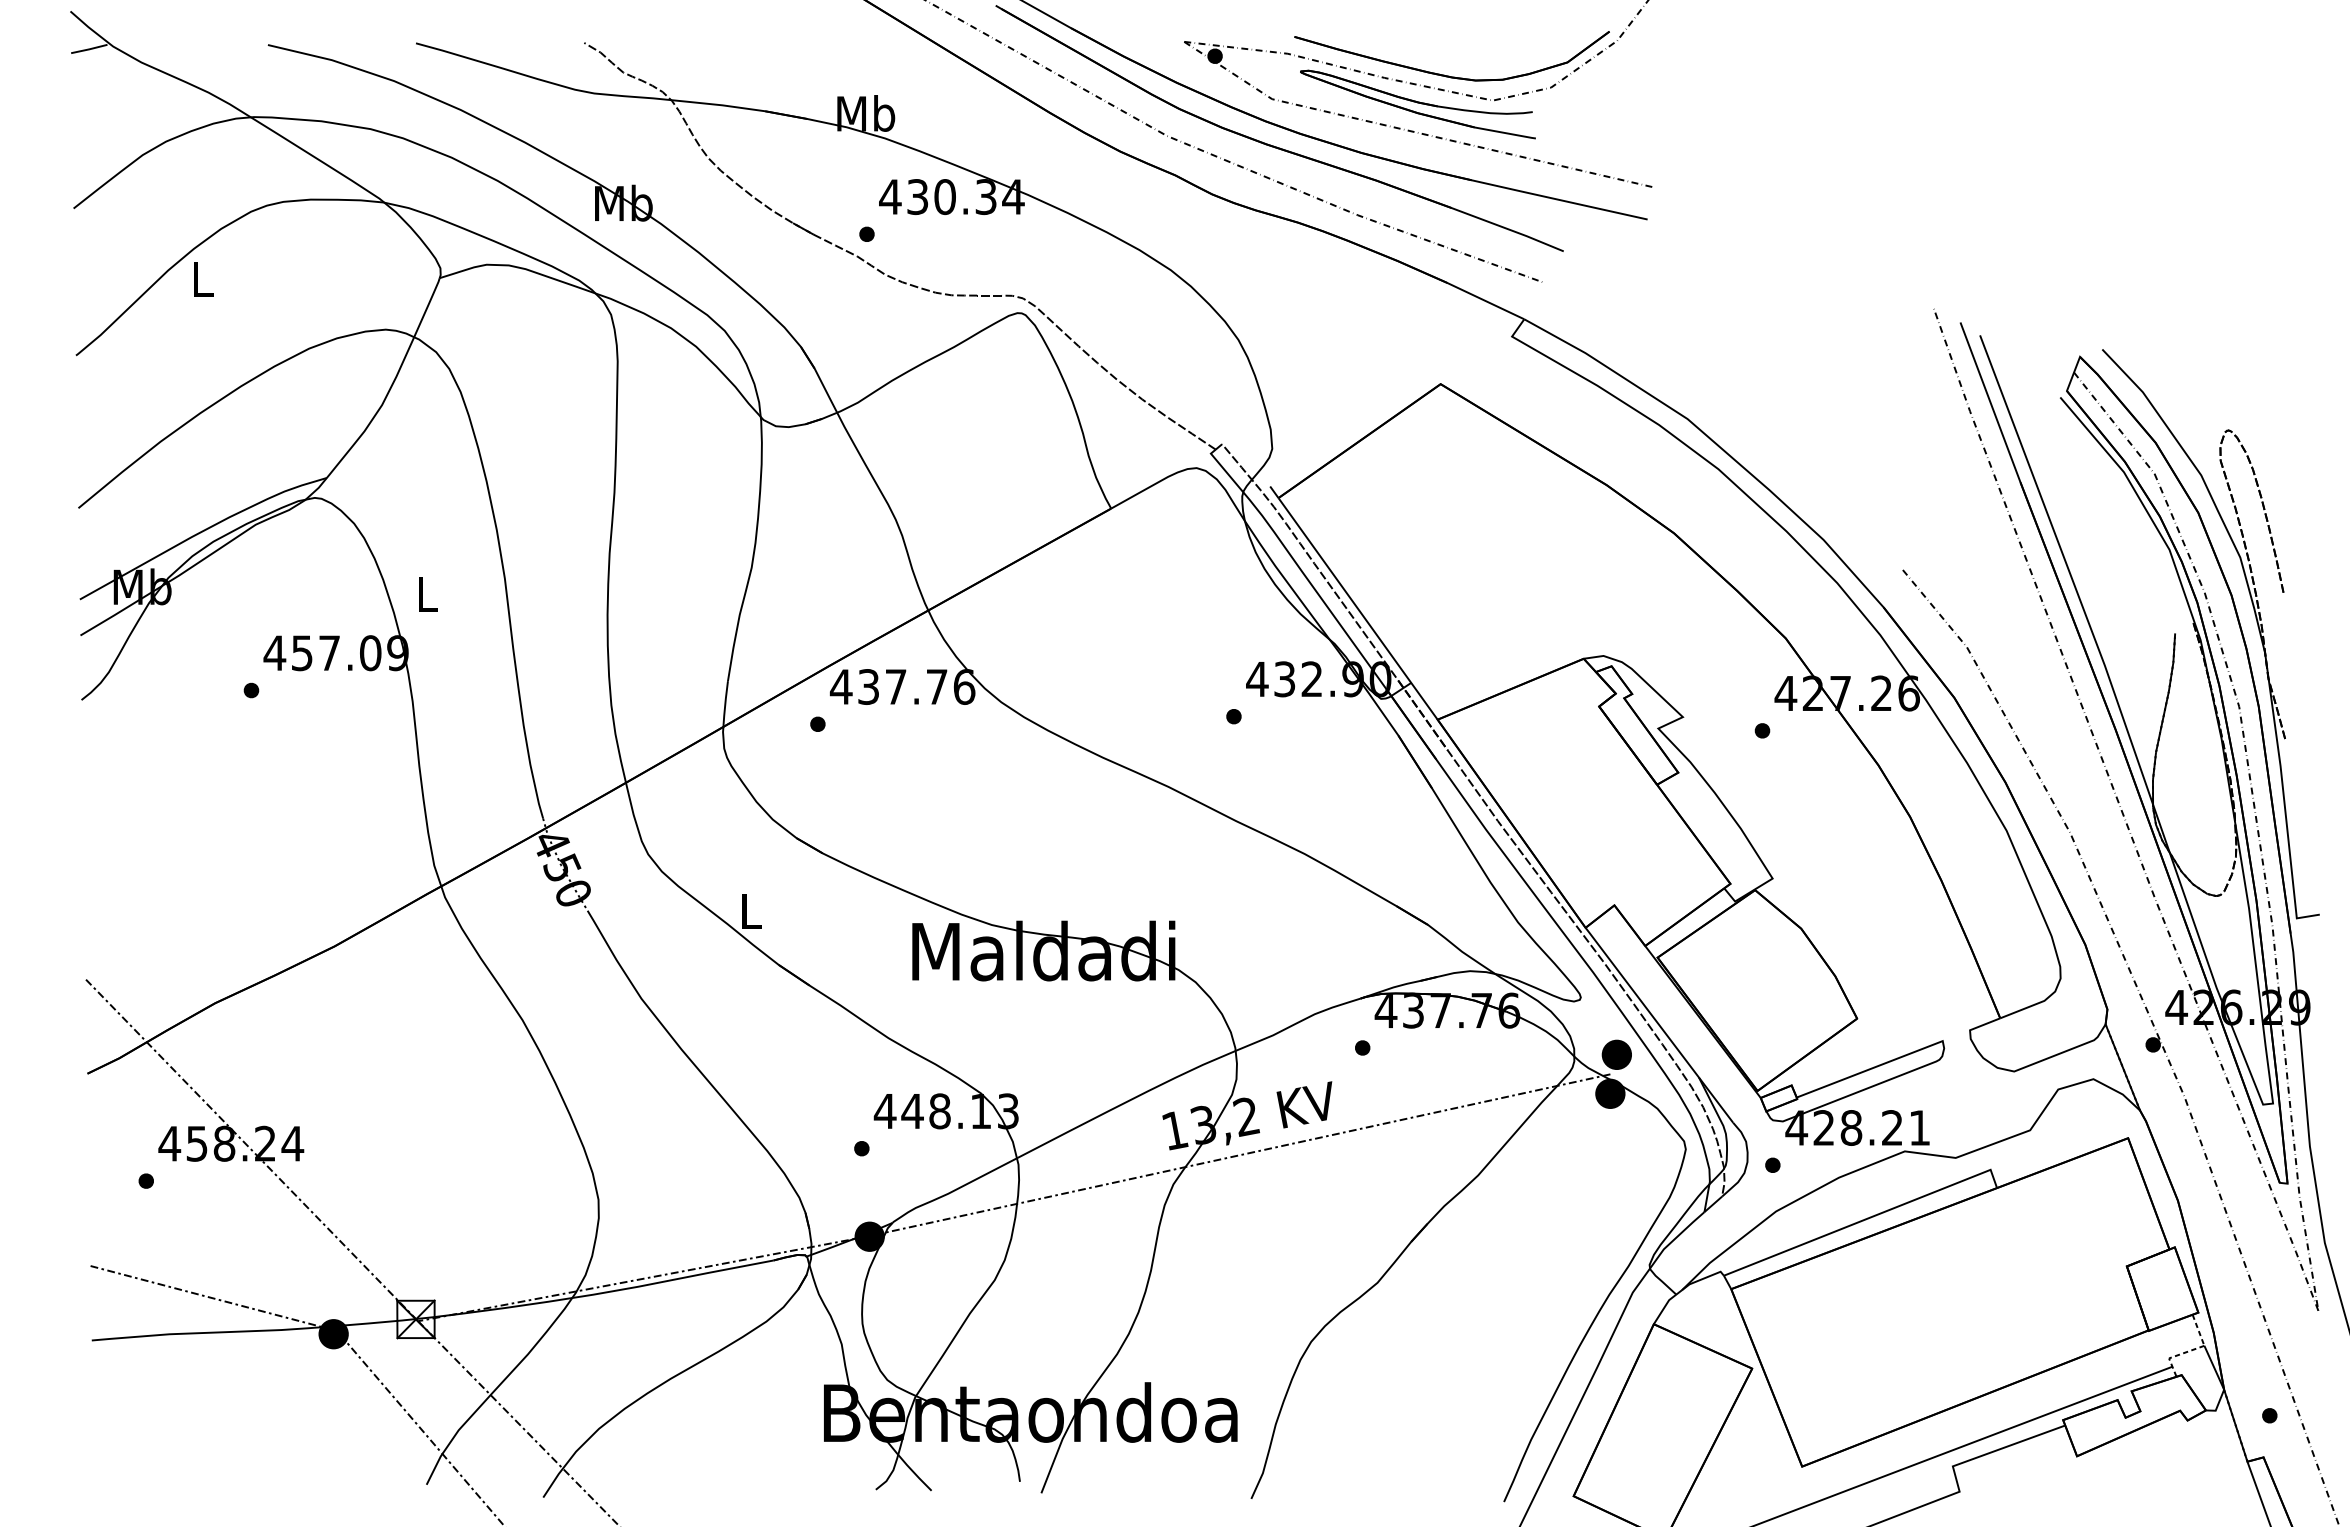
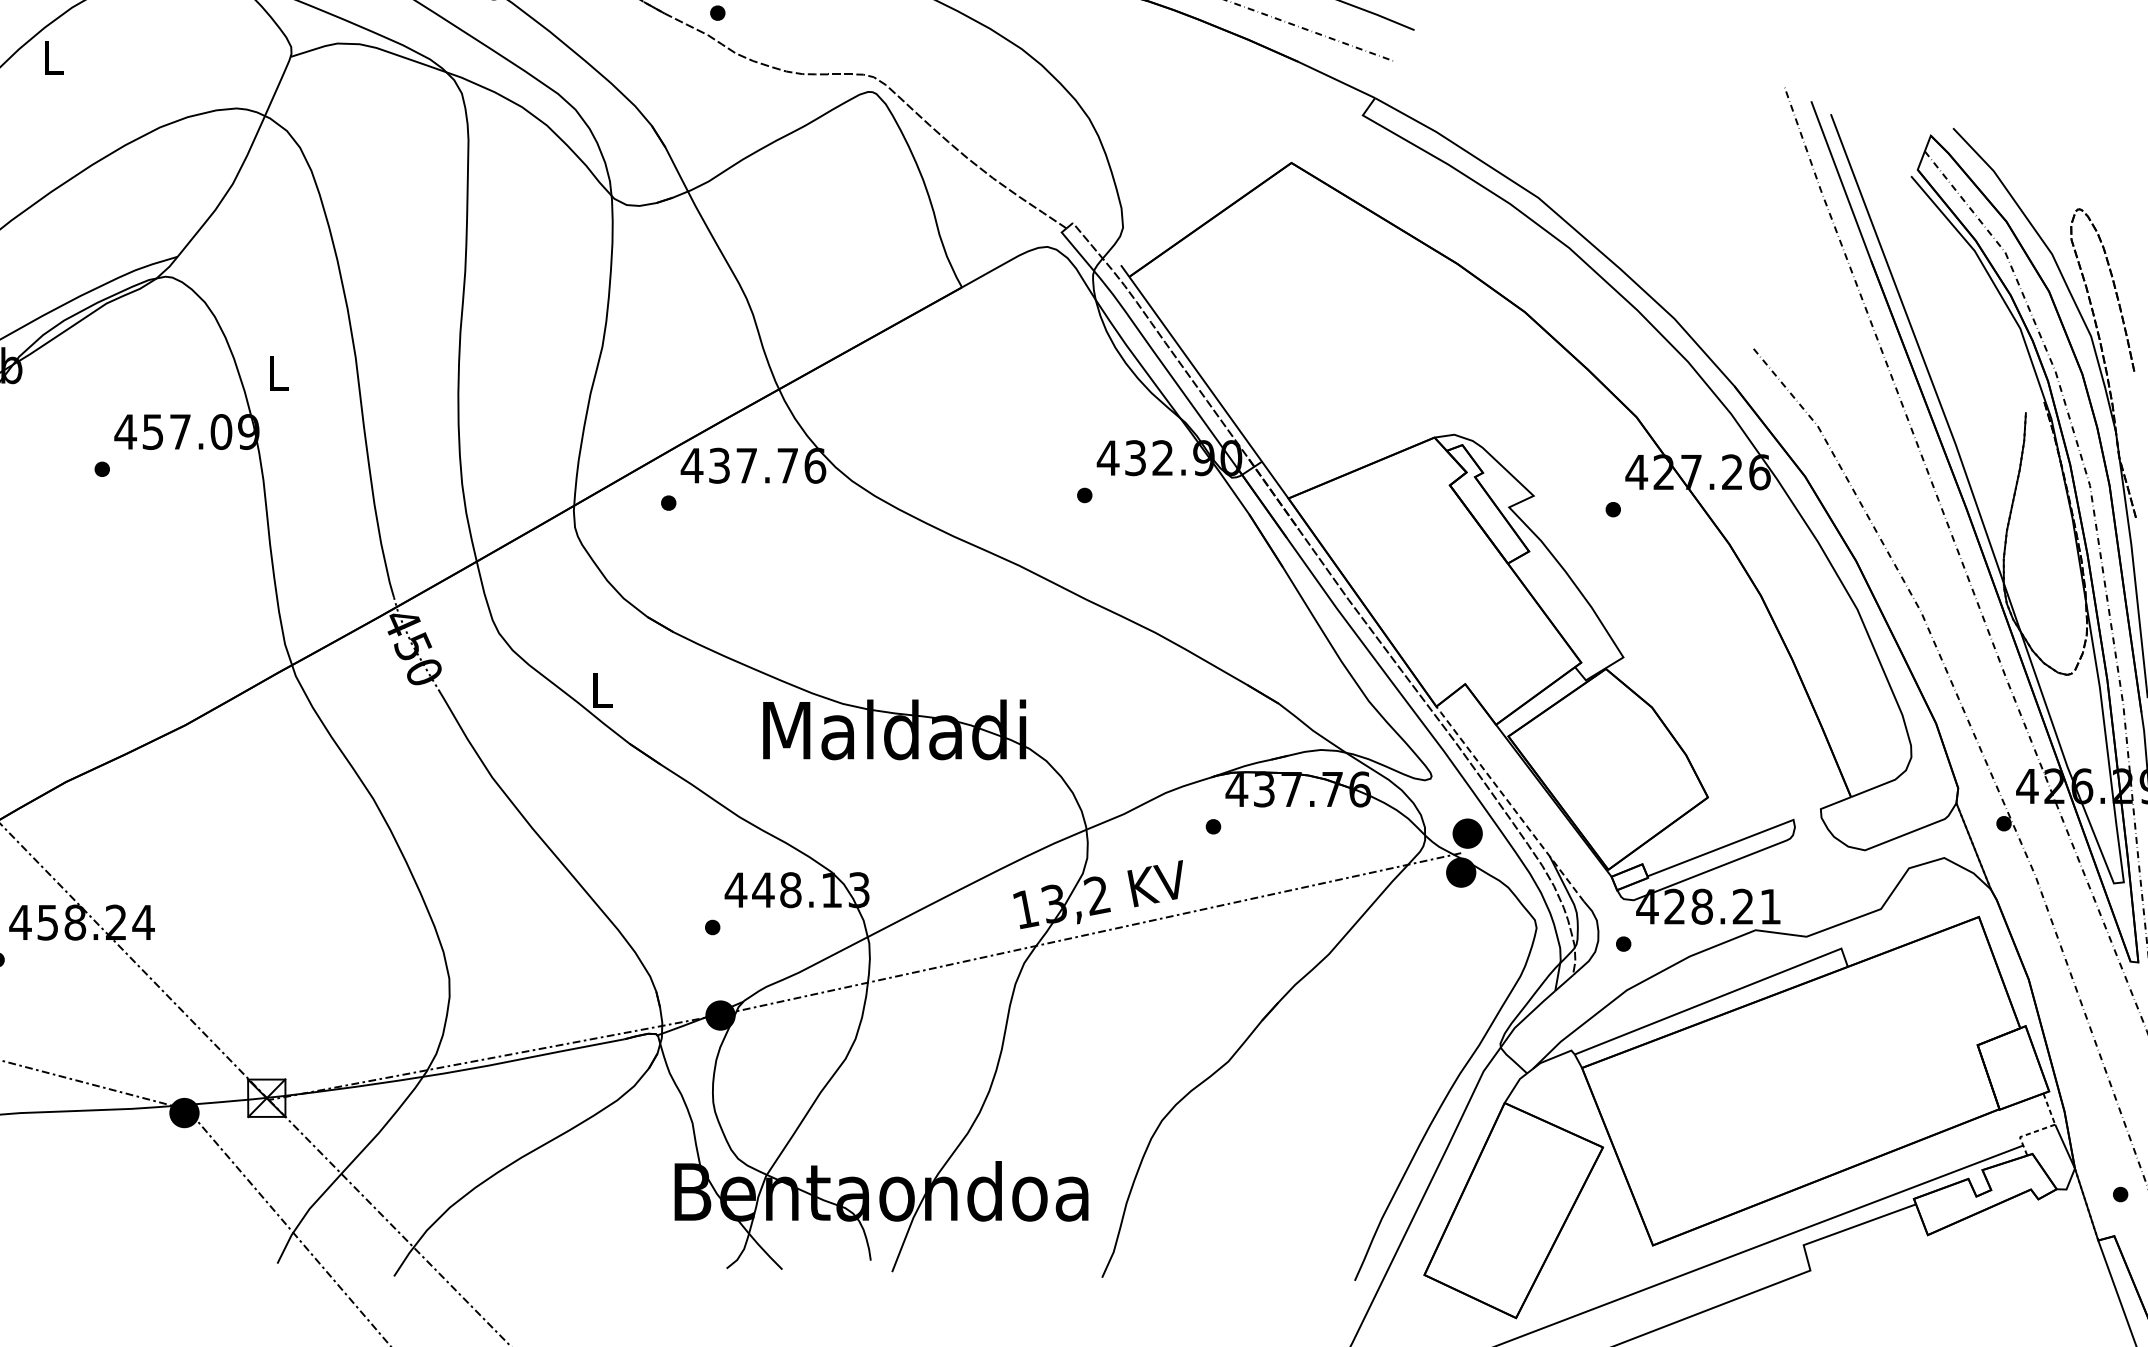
line: (1658, 1024) -> (1509, 803), solid -> dashed

